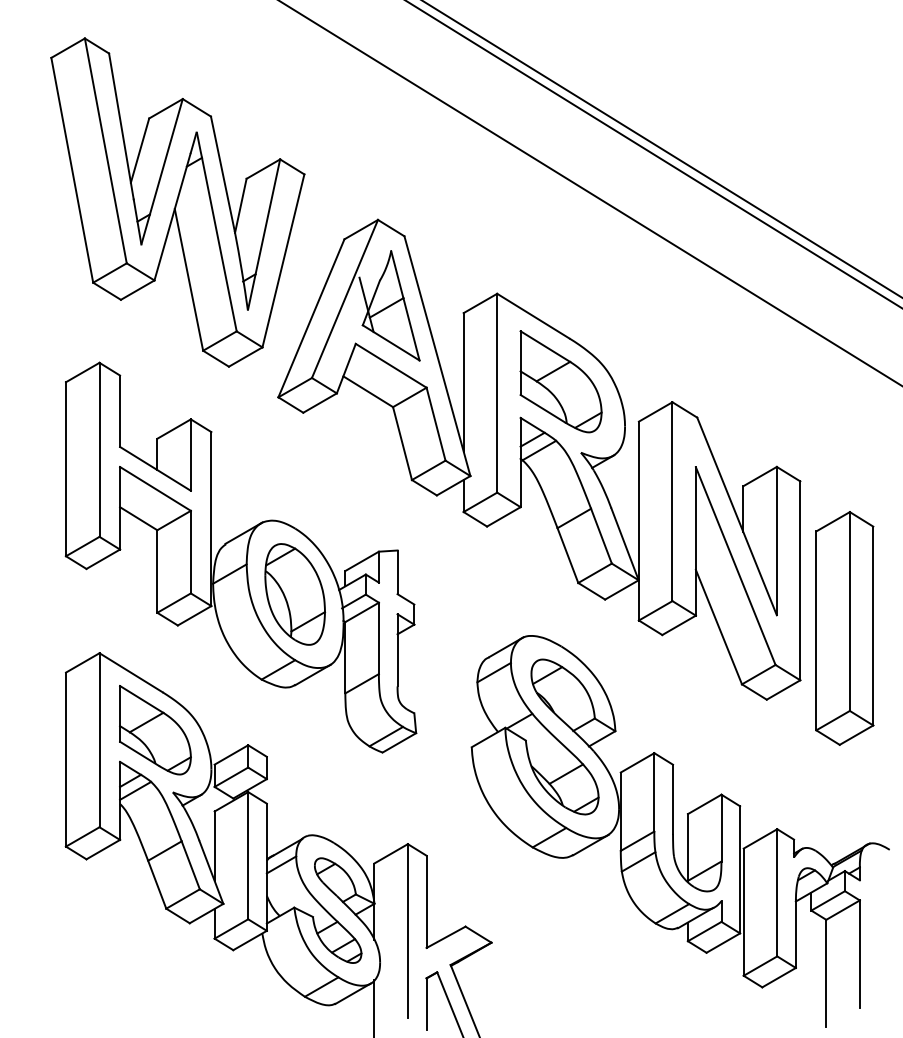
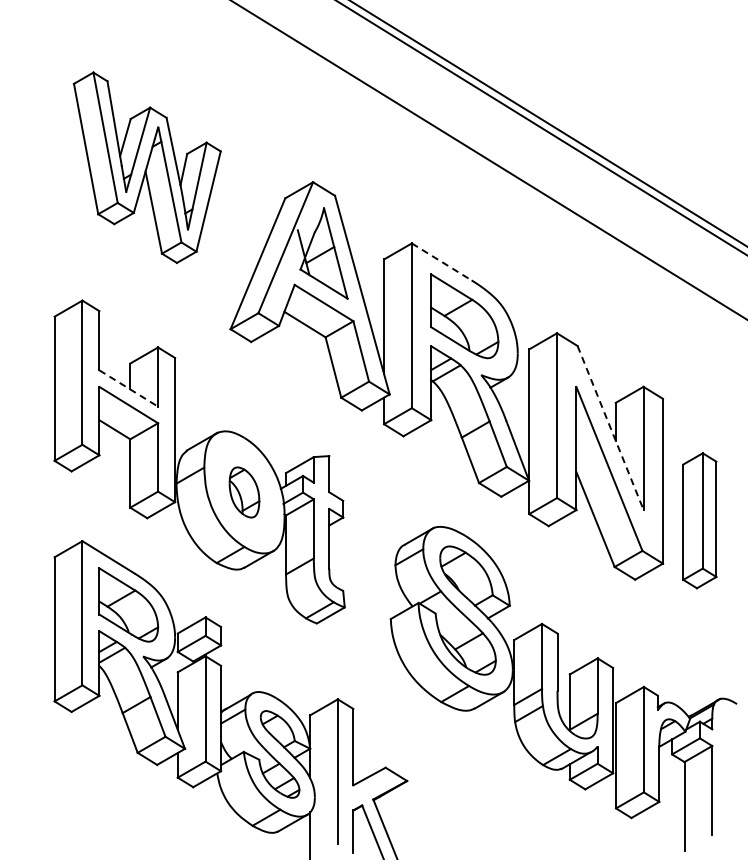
part: (178, 202) -> (147, 167), size x0.7
line: (534, 316) -> (442, 262), solid -> dashed
line: (155, 468) -> (128, 388), solid -> dashed
line: (736, 517) -> (610, 428), solid -> dashed
part: (295, 594) -> (244, 492), size x0.6
part: (844, 628) -> (699, 520), size x0.7

